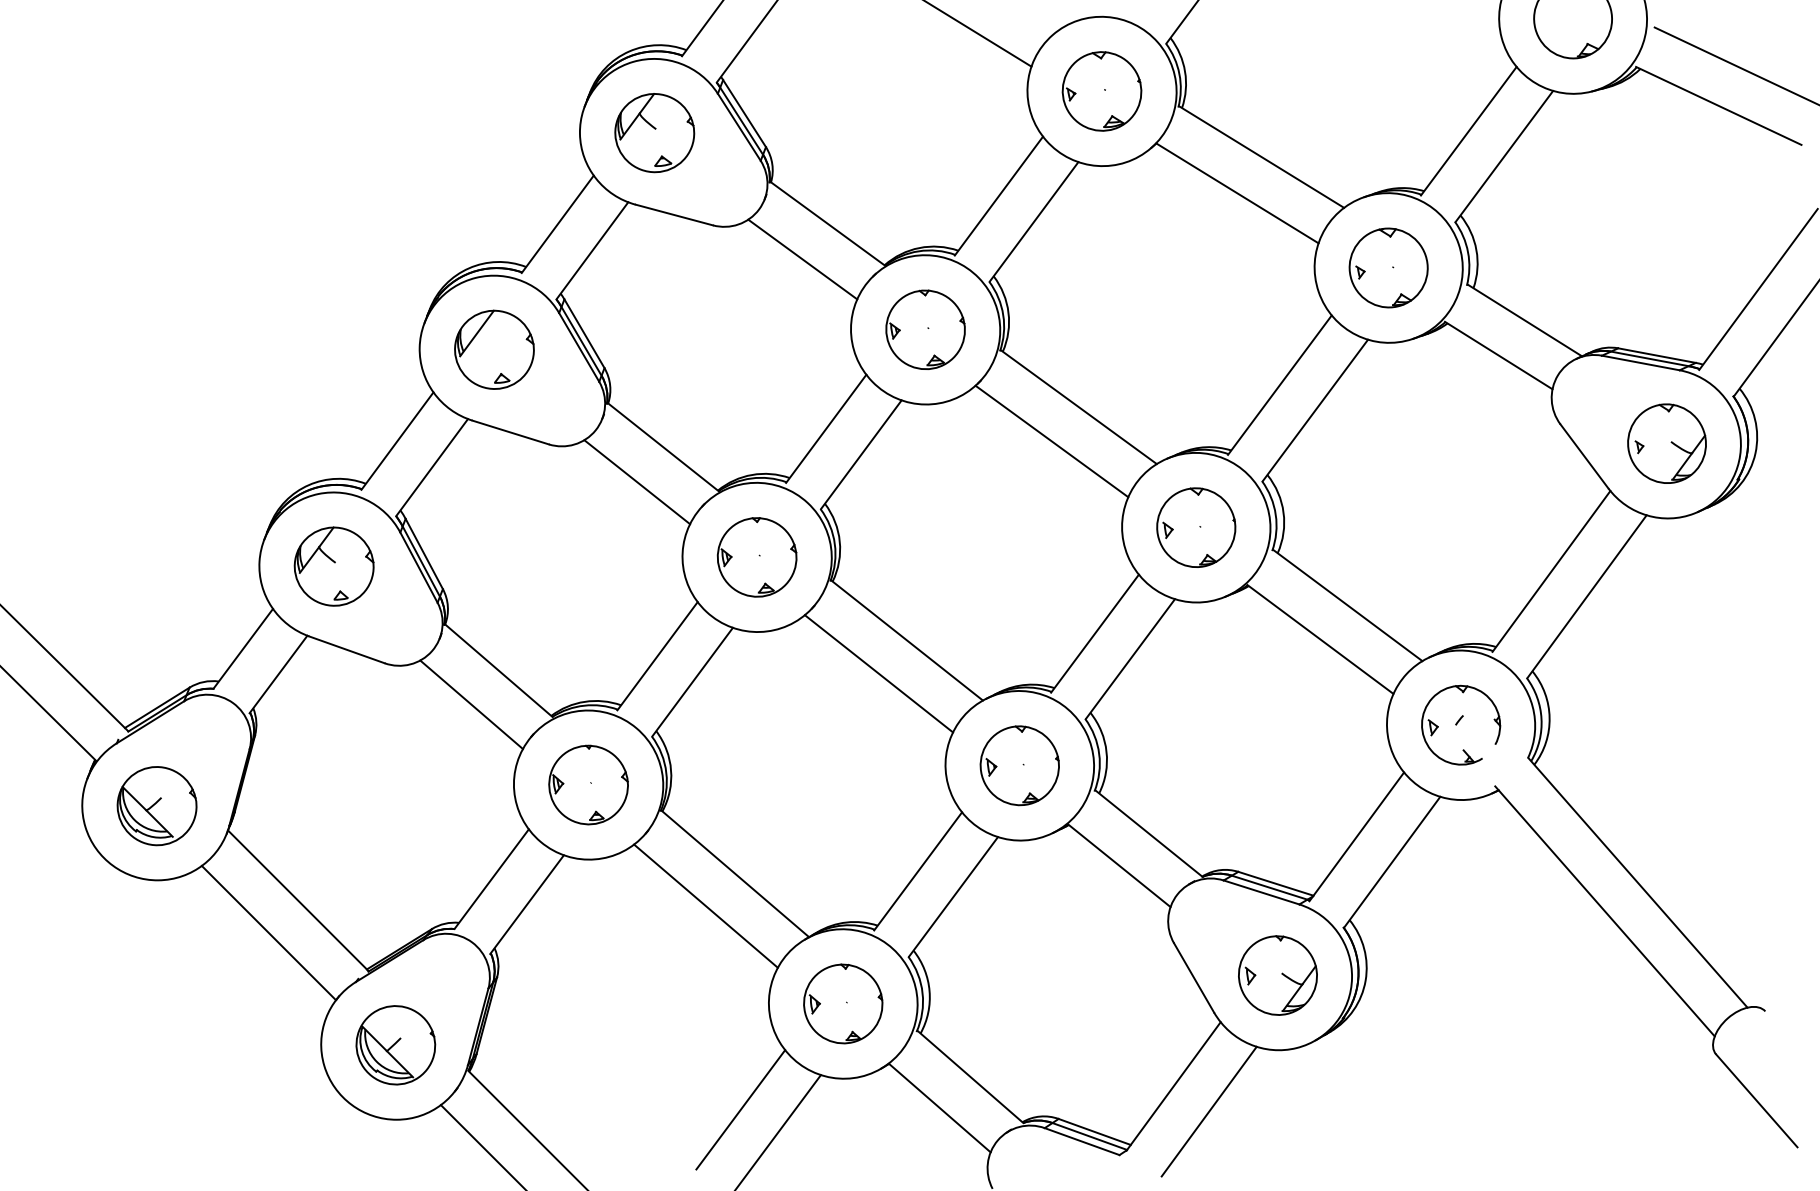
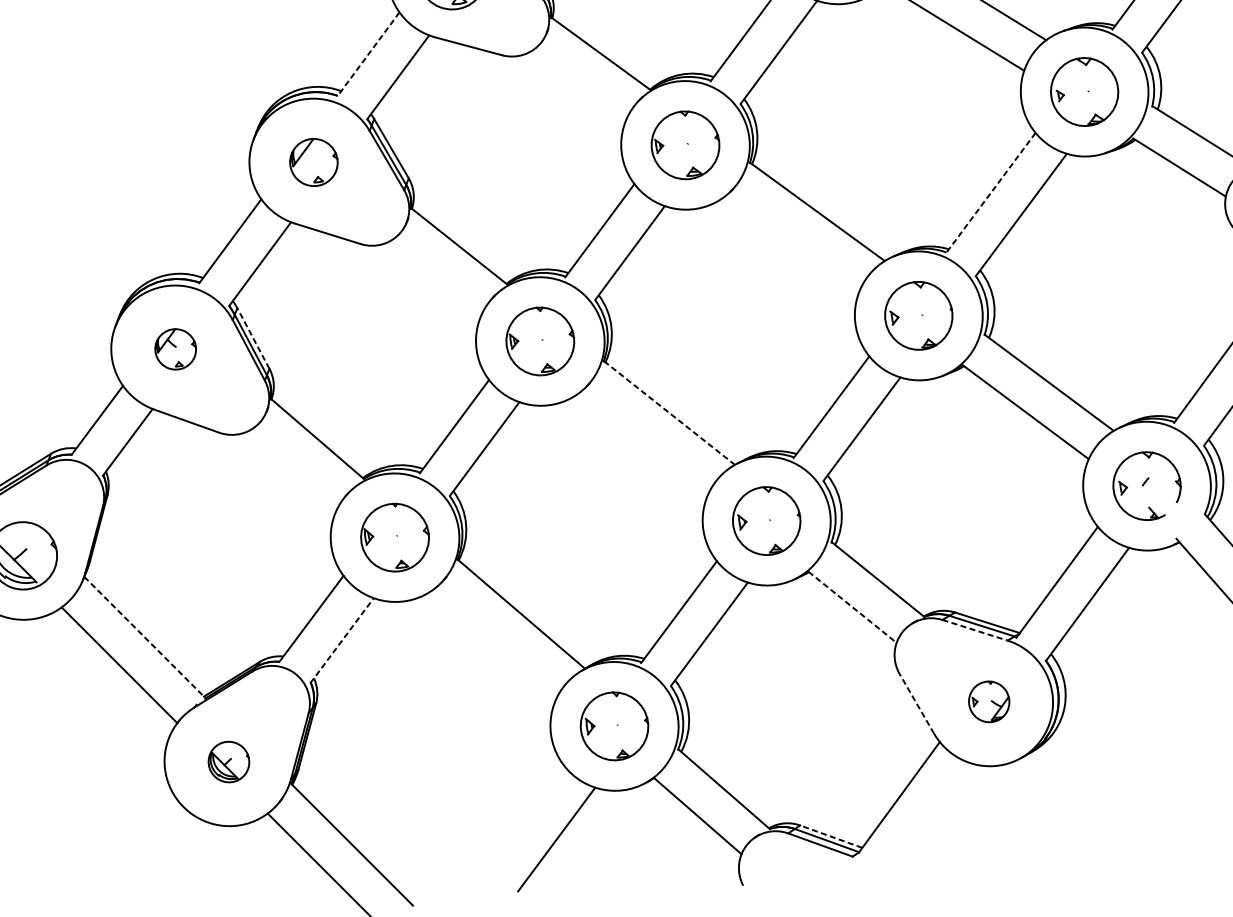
line: (557, 224) -> (368, 54), solid -> dashed
line: (802, 259) -> (579, 84), removed
part: (494, 349) -> (313, 162), size x0.7
line: (1279, 385) -> (990, 193), solid -> dashed
line: (1051, 441) -> (794, 241), removed
line: (637, 482) -> (437, 276), removed
line: (424, 554) -> (253, 338), solid -> dashed
part: (333, 566) -> (175, 349), size x0.6
line: (907, 640) -> (669, 413), solid -> dashed
line: (878, 673) -> (644, 441), removed
line: (471, 704) -> (294, 468), removed
line: (1119, 865) -> (852, 607), solid -> dashed
line: (1261, 892) -> (975, 630), solid -> dashed
line: (298, 901) -> (145, 638), solid -> dashed
line: (527, 904) -> (342, 640), solid -> dashed
line: (705, 905) -> (495, 641), removed
part: (1277, 975) -> (988, 701), size x0.6
line: (1194, 977) -> (917, 703), solid -> dashed
part: (395, 1045) -> (228, 762), size x0.6
line: (740, 1109) -> (525, 817), removed
line: (1208, 1111) -> (929, 819), removed
line: (1094, 1131) -> (831, 836), solid -> dashed

